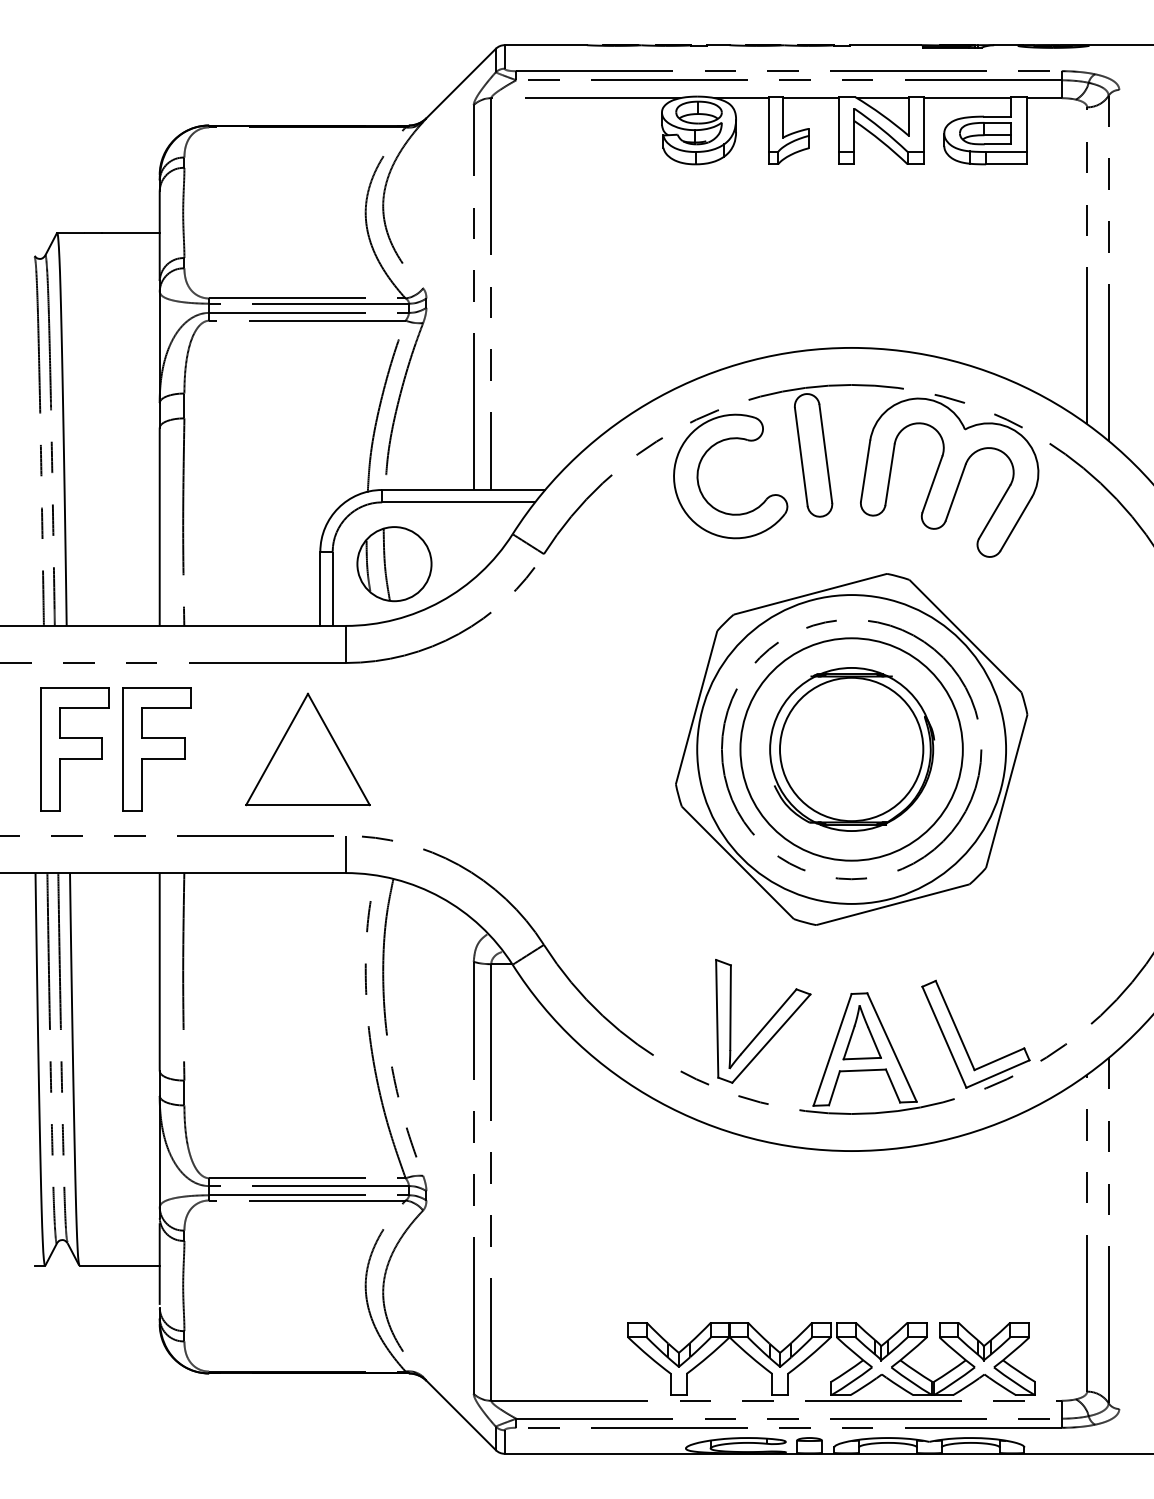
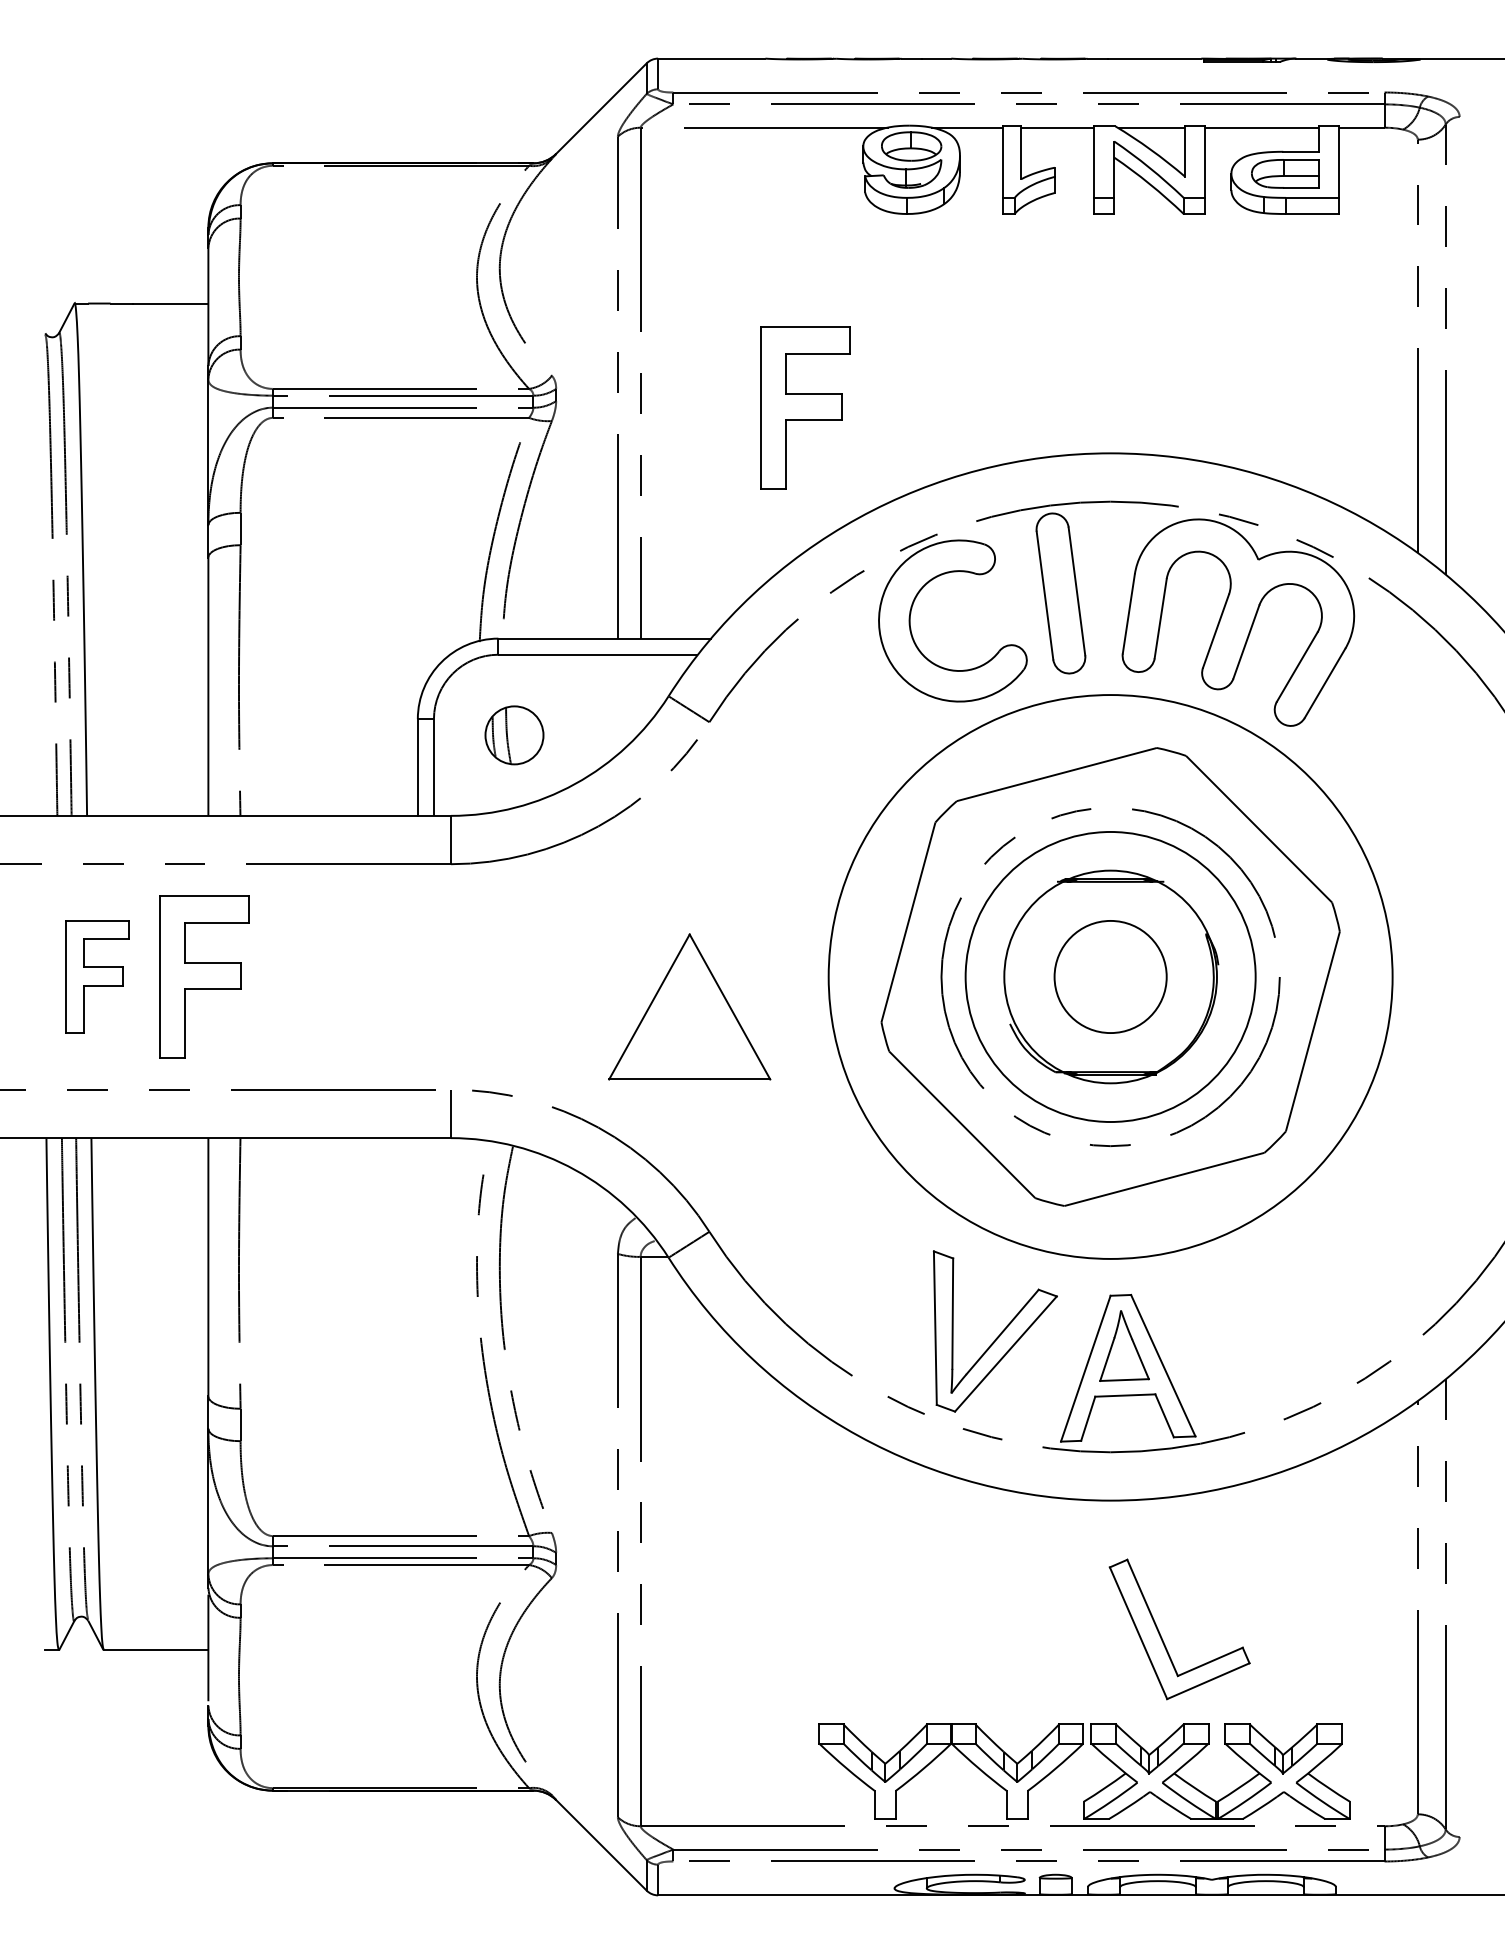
part: (617, 312) -> (805, 407), added
part: (394, 564) -> (514, 735), size x0.6
part: (74, 749) -> (97, 976), size x0.7
part: (307, 749) -> (689, 1006), moved
circle: (851, 749) -> (1110, 976), size x0.6
circle: (851, 749) -> (1110, 976), size x1.4
part: (962, 1040) -> (1162, 1637), moved

